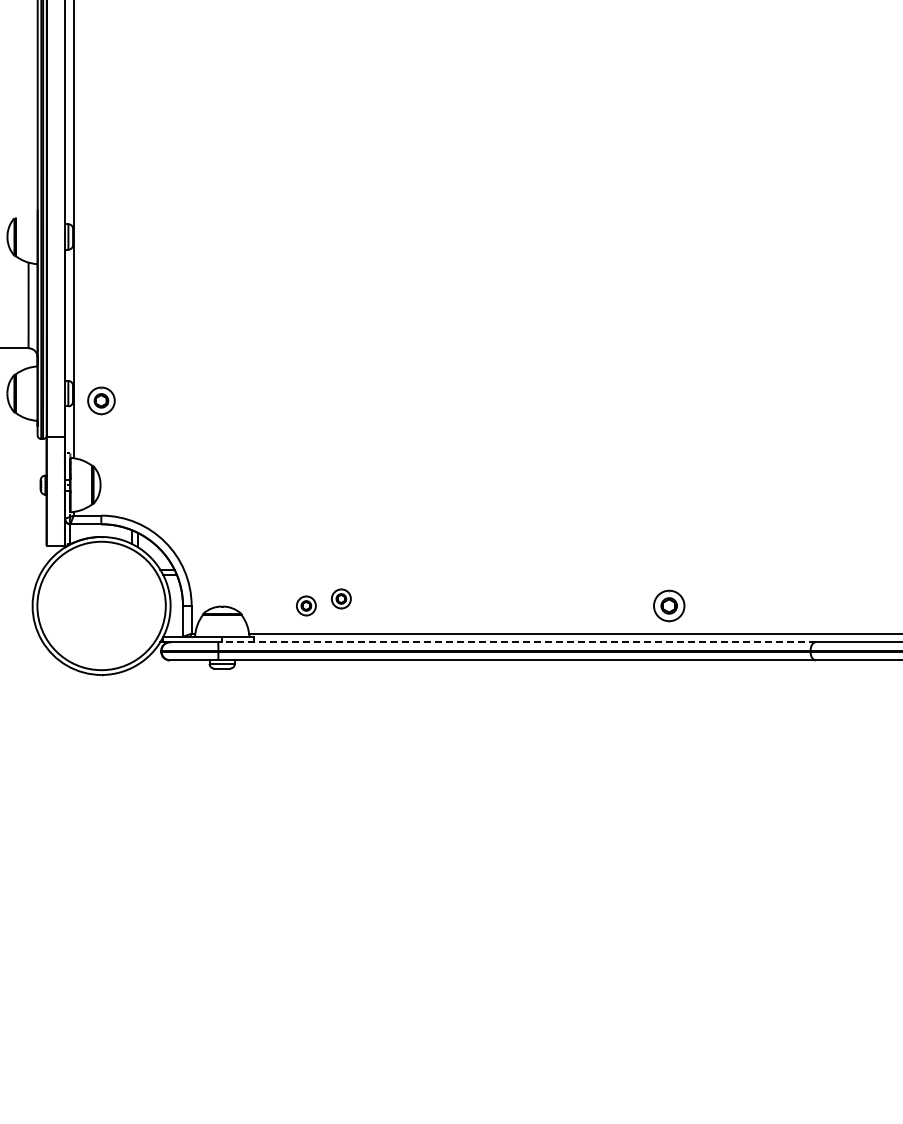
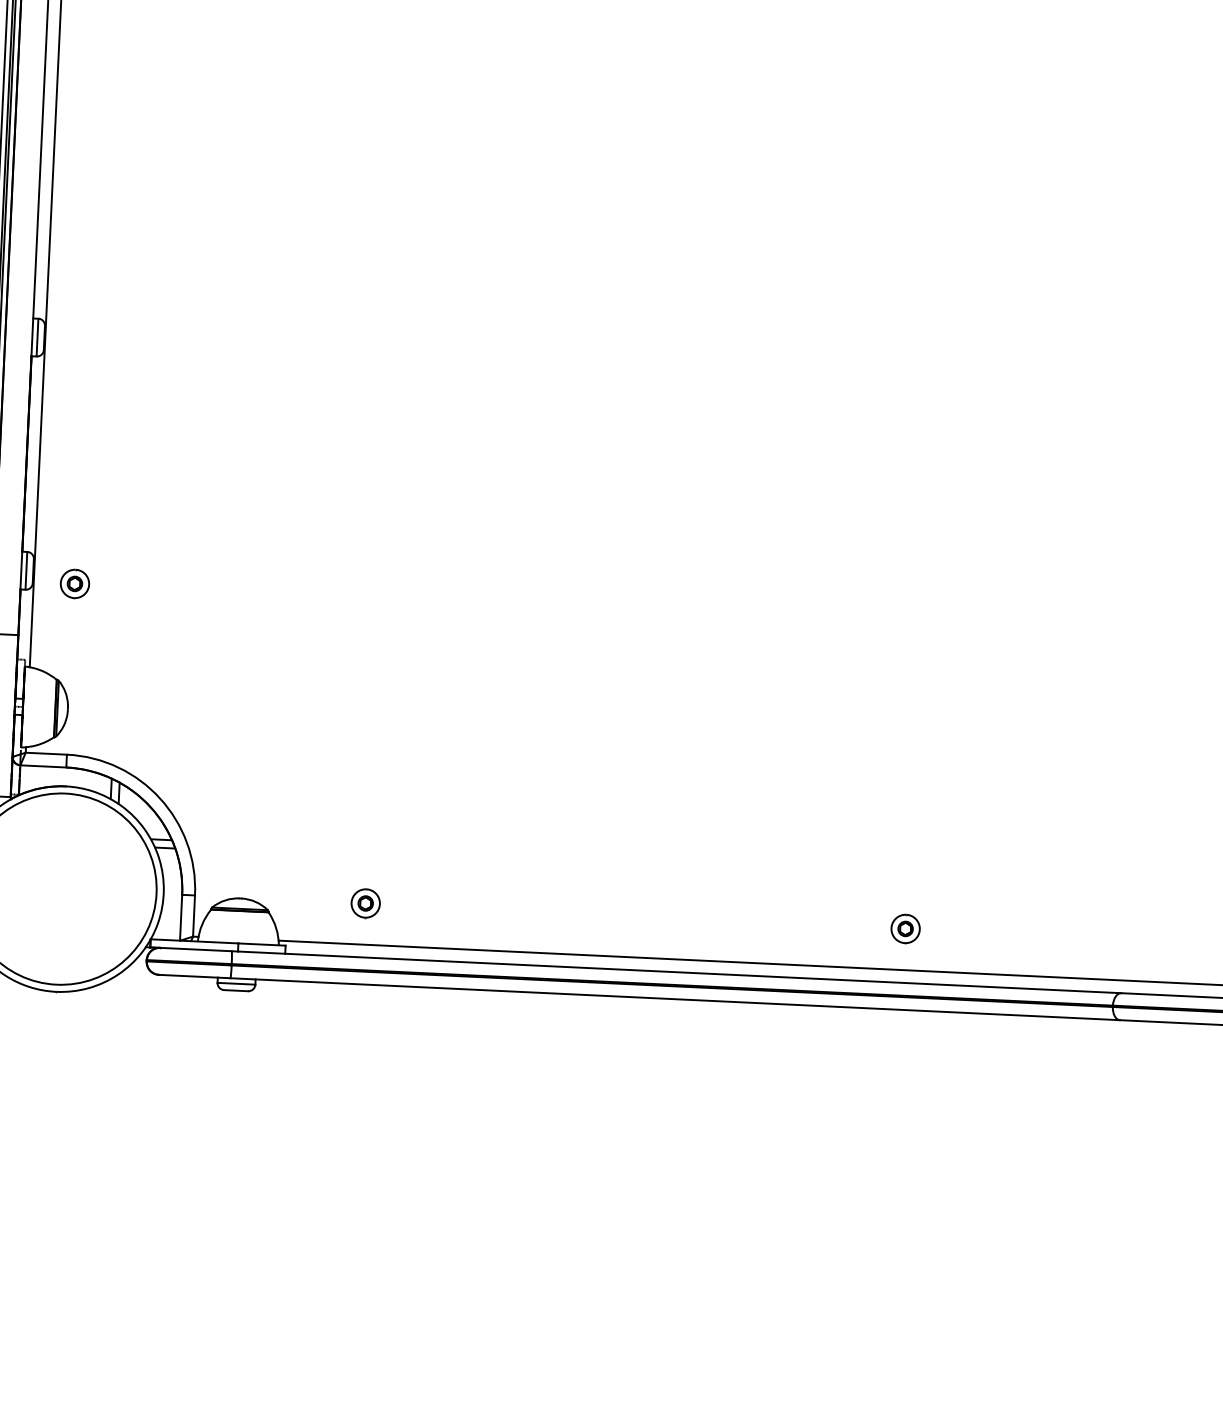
part: (100, 400) -> (73, 583), size x0.71
part: (341, 598) -> (418, 894), removed
part: (668, 605) -> (904, 928), size x0.62
line: (516, 642) -> (675, 972), dashed -> solid

